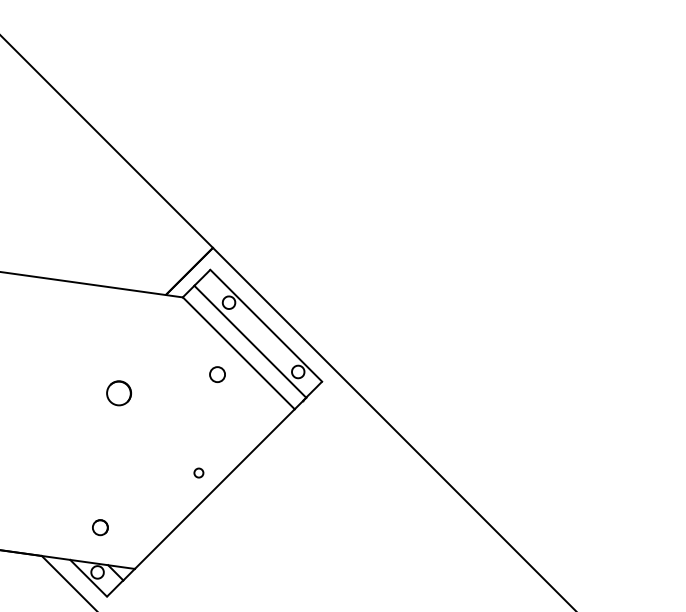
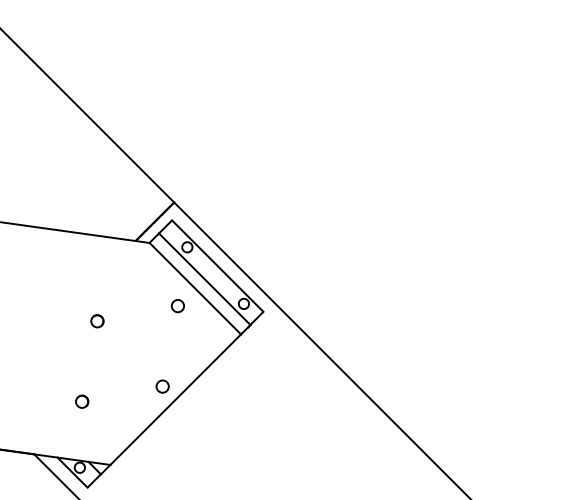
circle: (118, 392) -> (96, 320), size x0.62
circle: (198, 472) -> (162, 386), size x1.67
circle: (100, 527) -> (82, 401), moved

